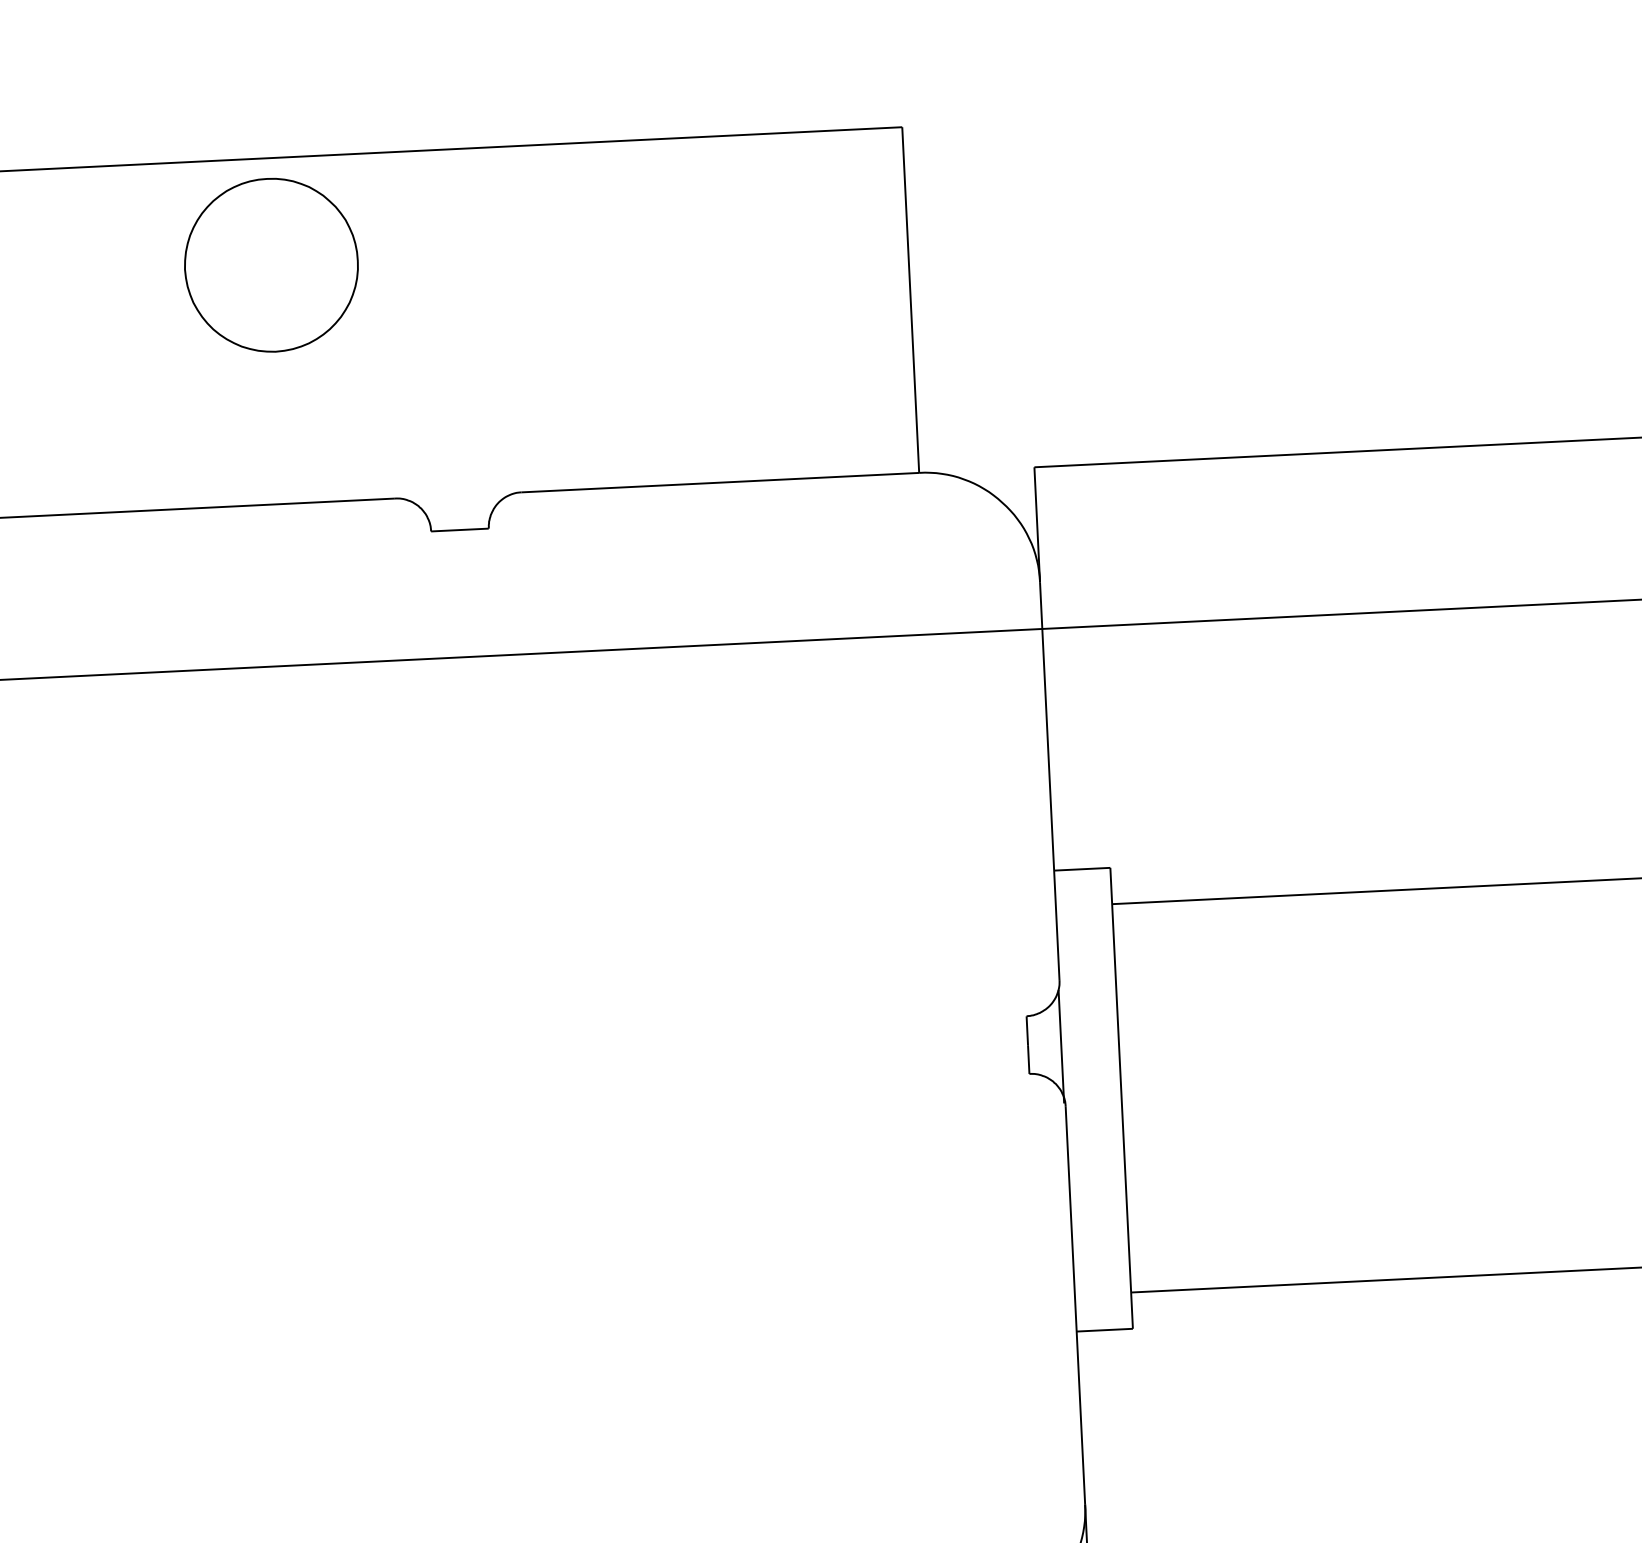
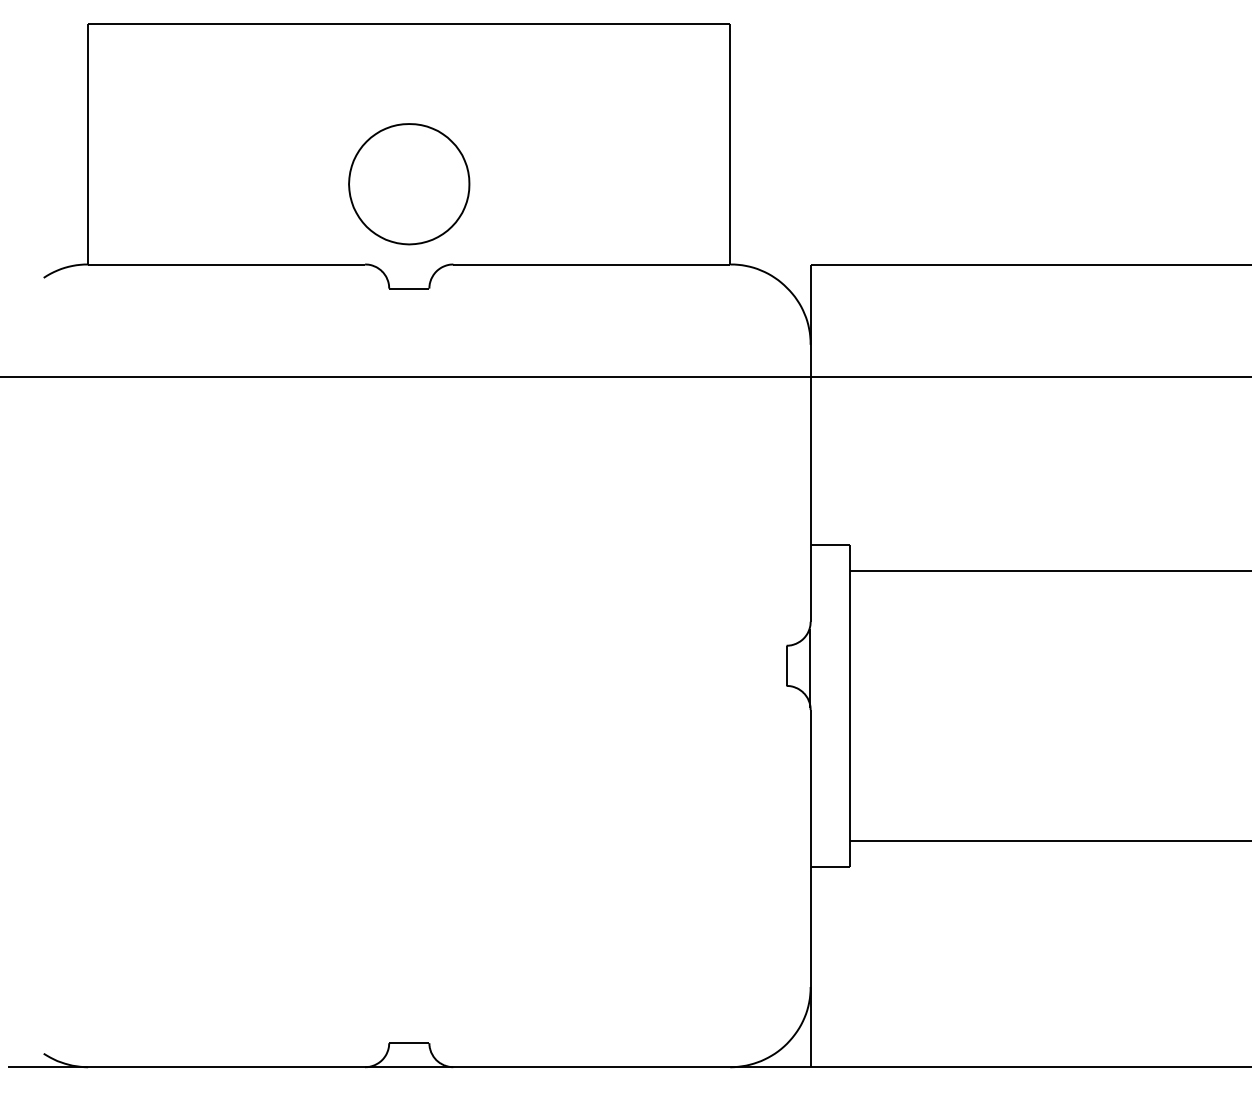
part: (271, 265) -> (409, 184), moved

